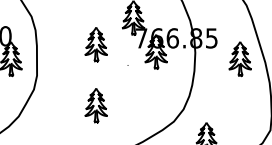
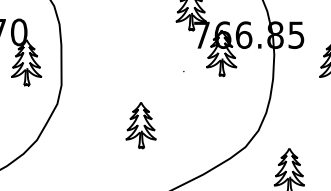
part: (95, 44) -> (140, 43), removed

